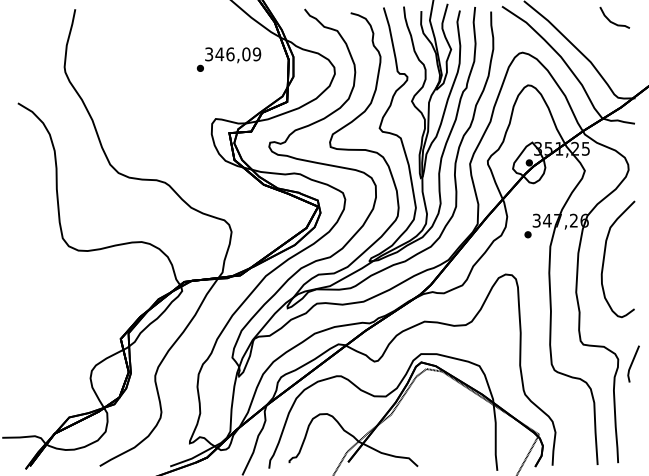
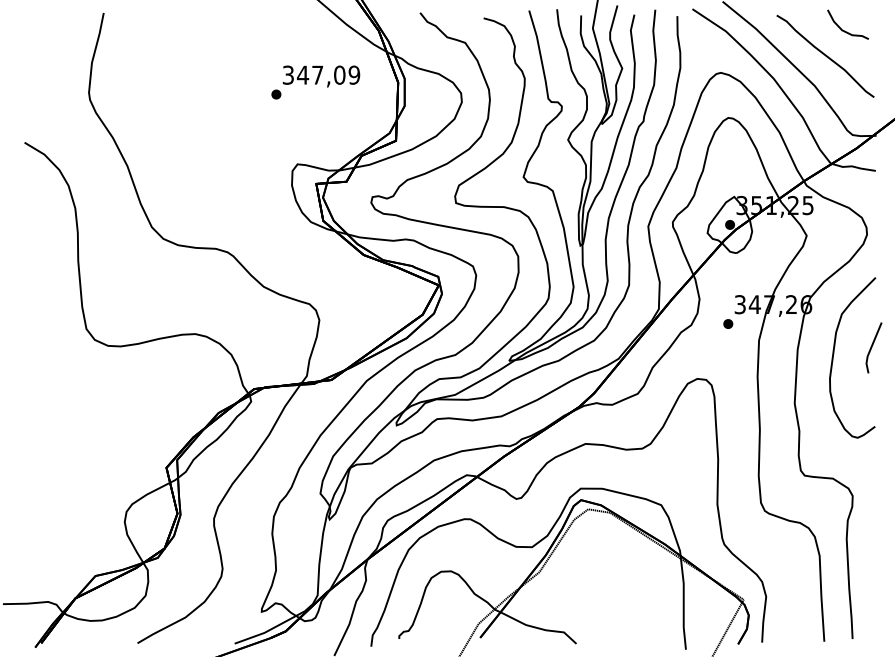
curve: (598, 40) -> (825, 56), added
text: (230, 54) -> (317, 75), 346,09 -> 347,09
line: (633, 362) -> (873, 345), moved

